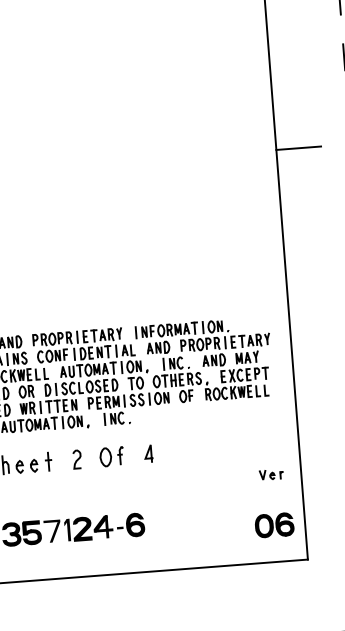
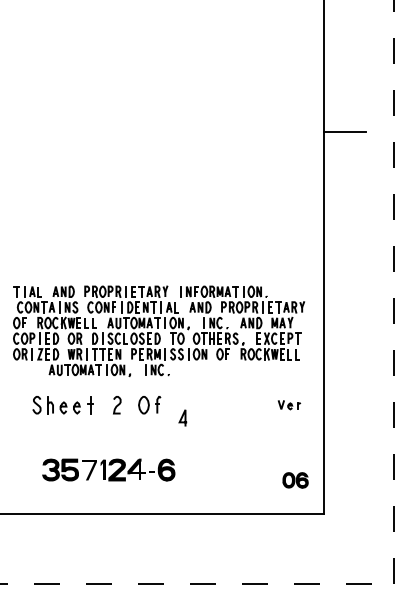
line: (148, 453) -> (182, 417), moved
part: (271, 475) -> (289, 405), moved
part: (274, 525) -> (295, 480), size x0.7

